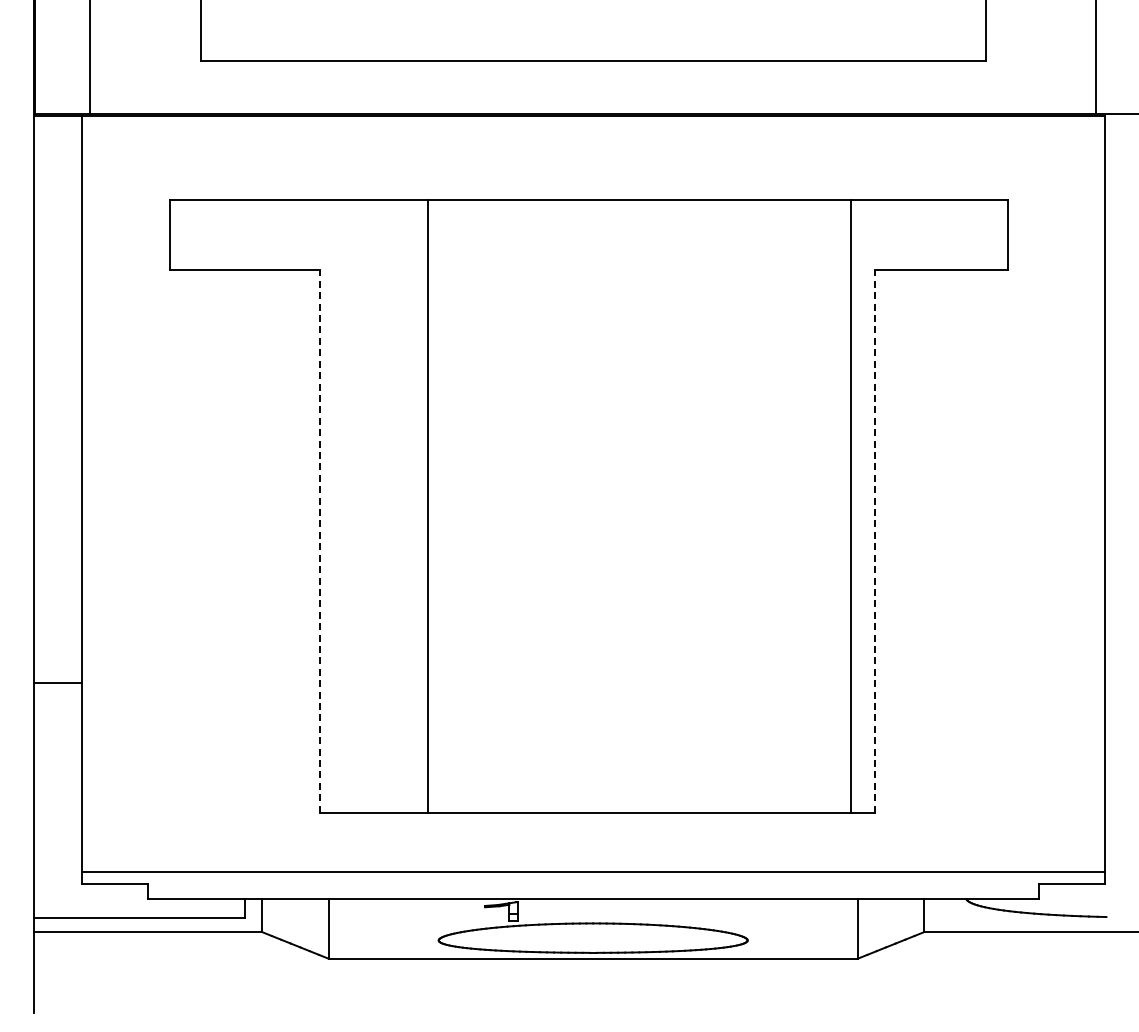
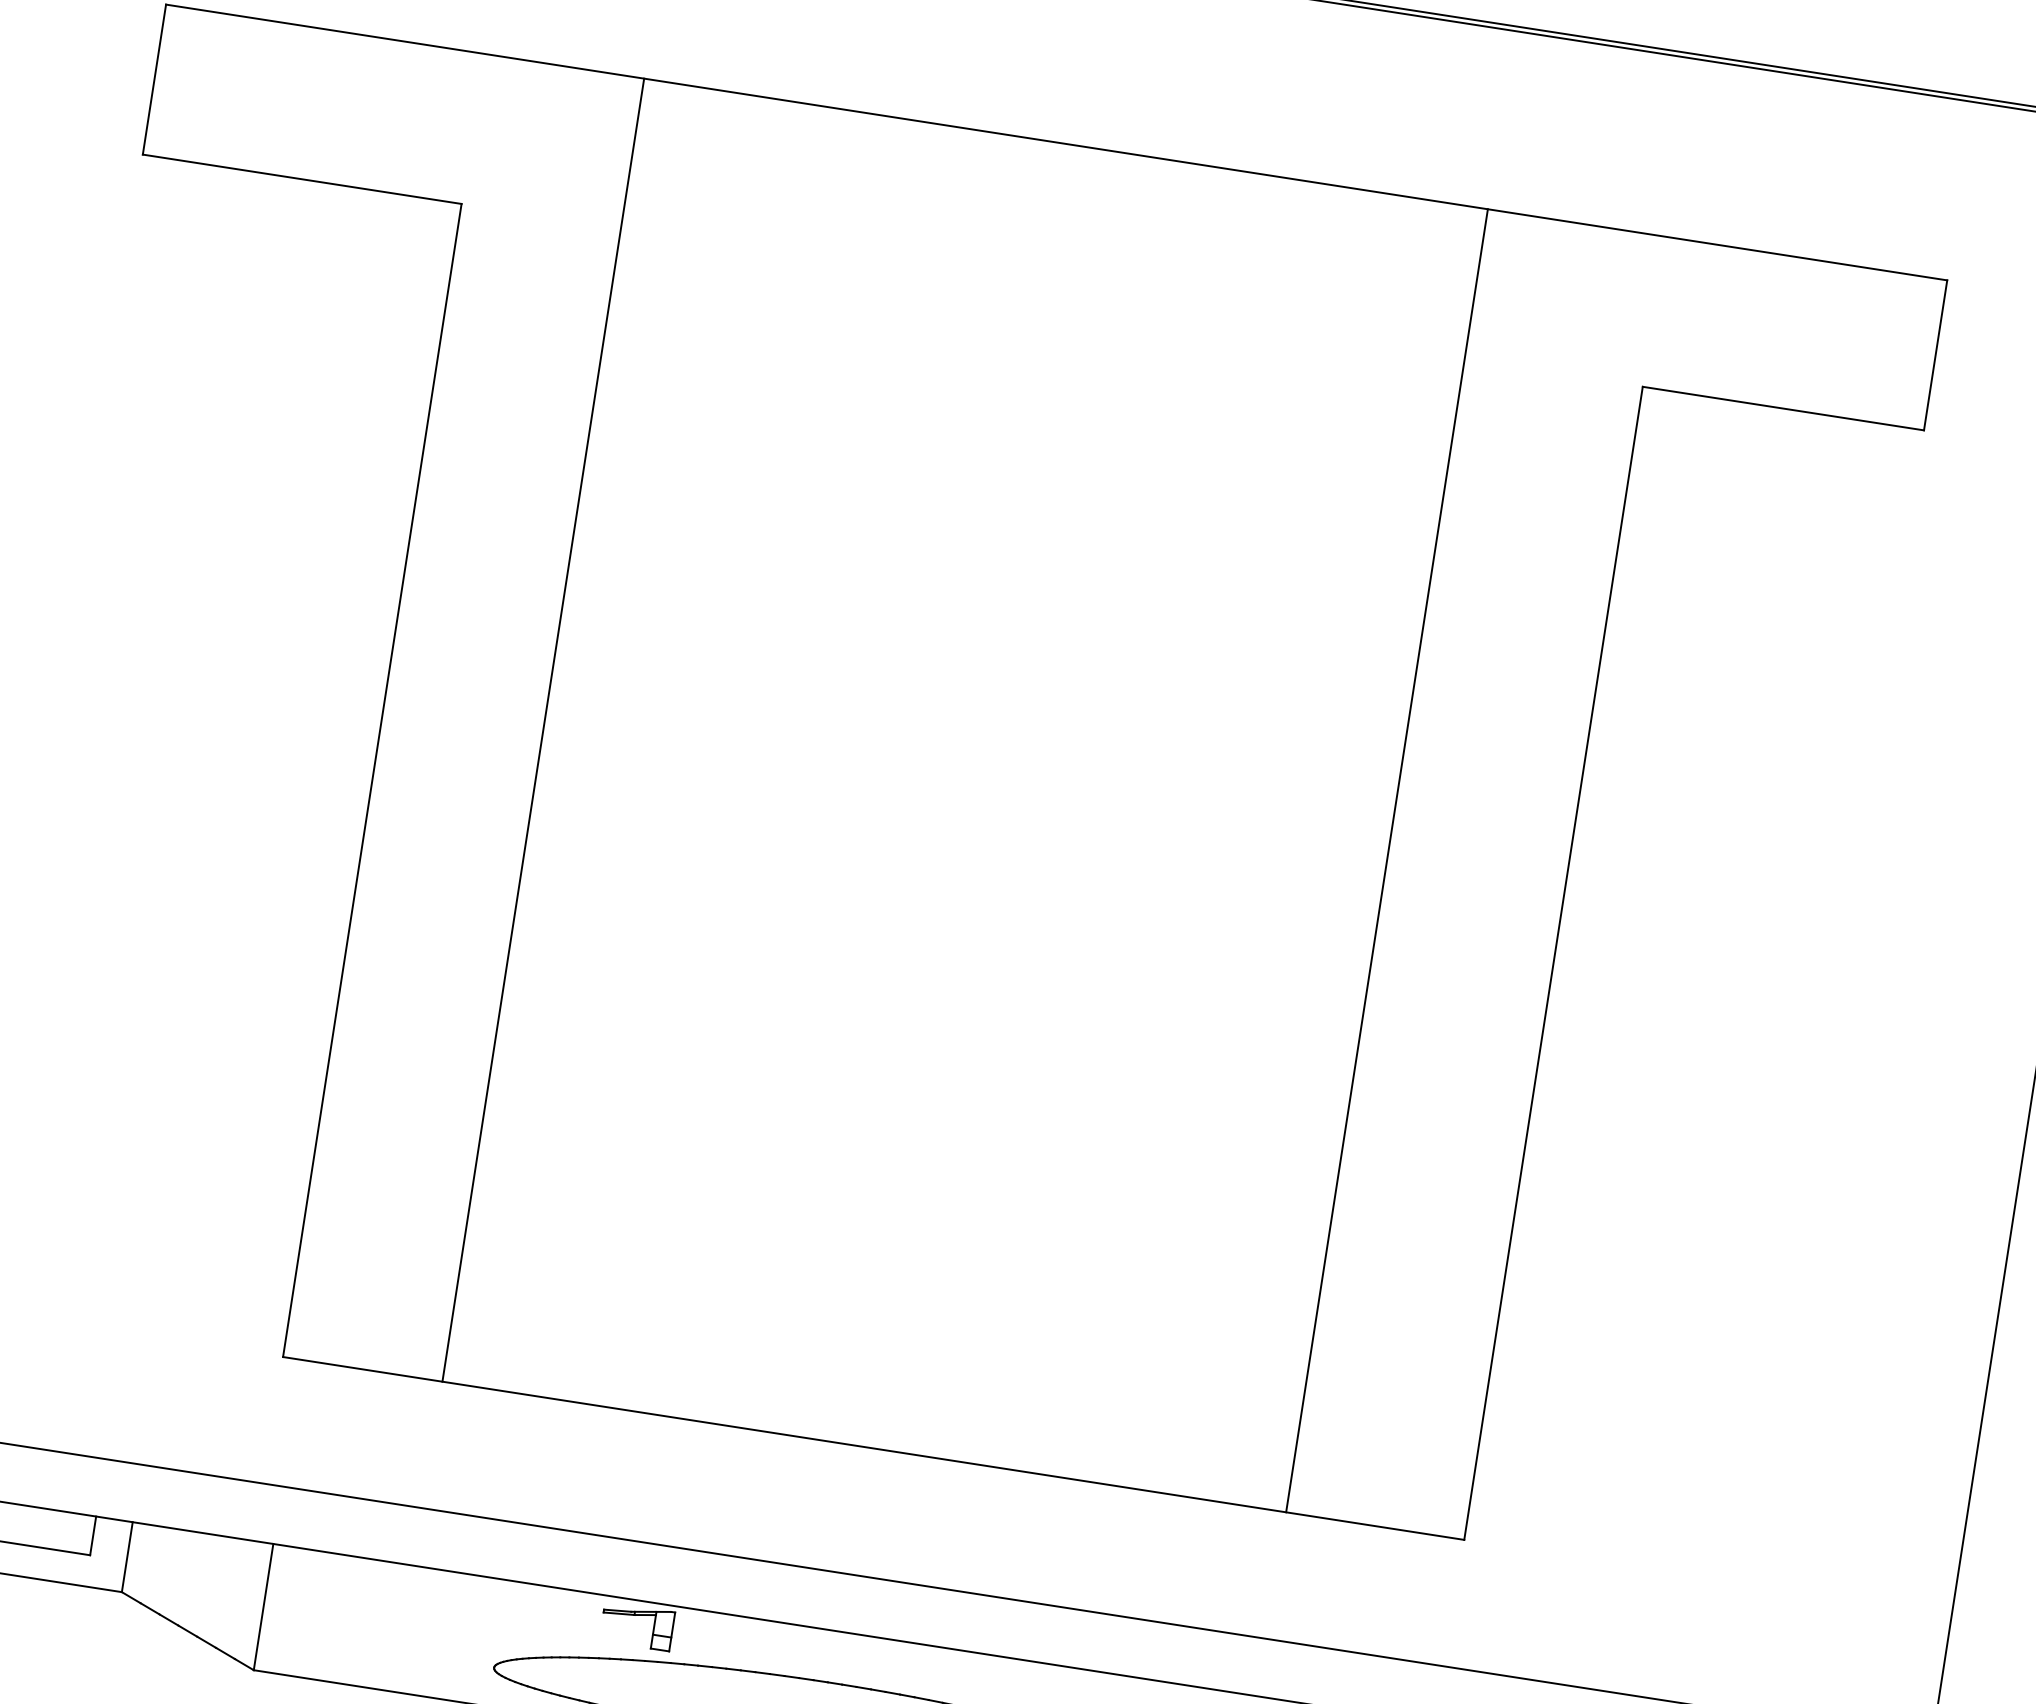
line: (427, 505) -> (543, 728), moved
line: (850, 505) -> (1386, 859), moved
line: (319, 540) -> (372, 778), dashed -> solid
line: (875, 540) -> (1553, 961), dashed -> solid

